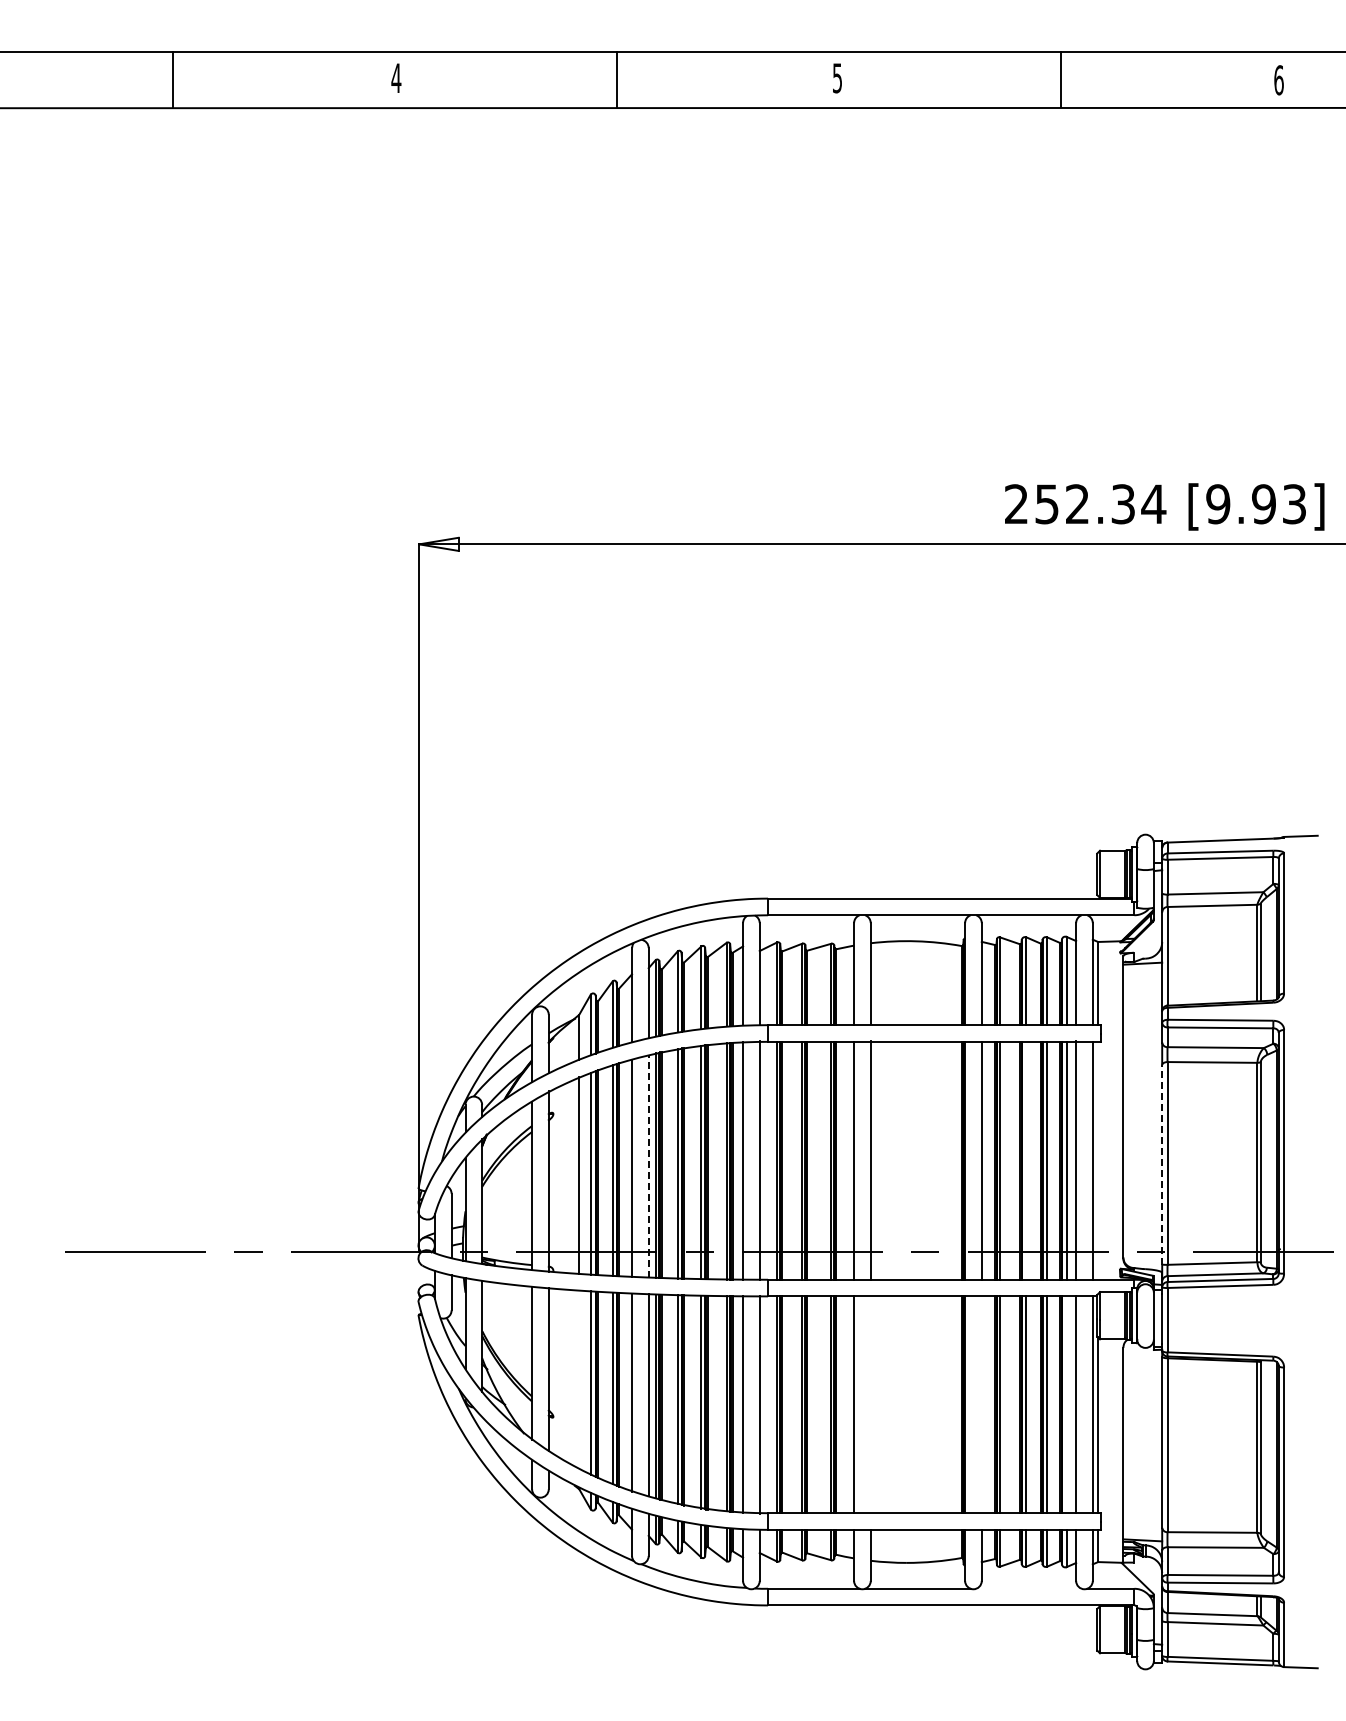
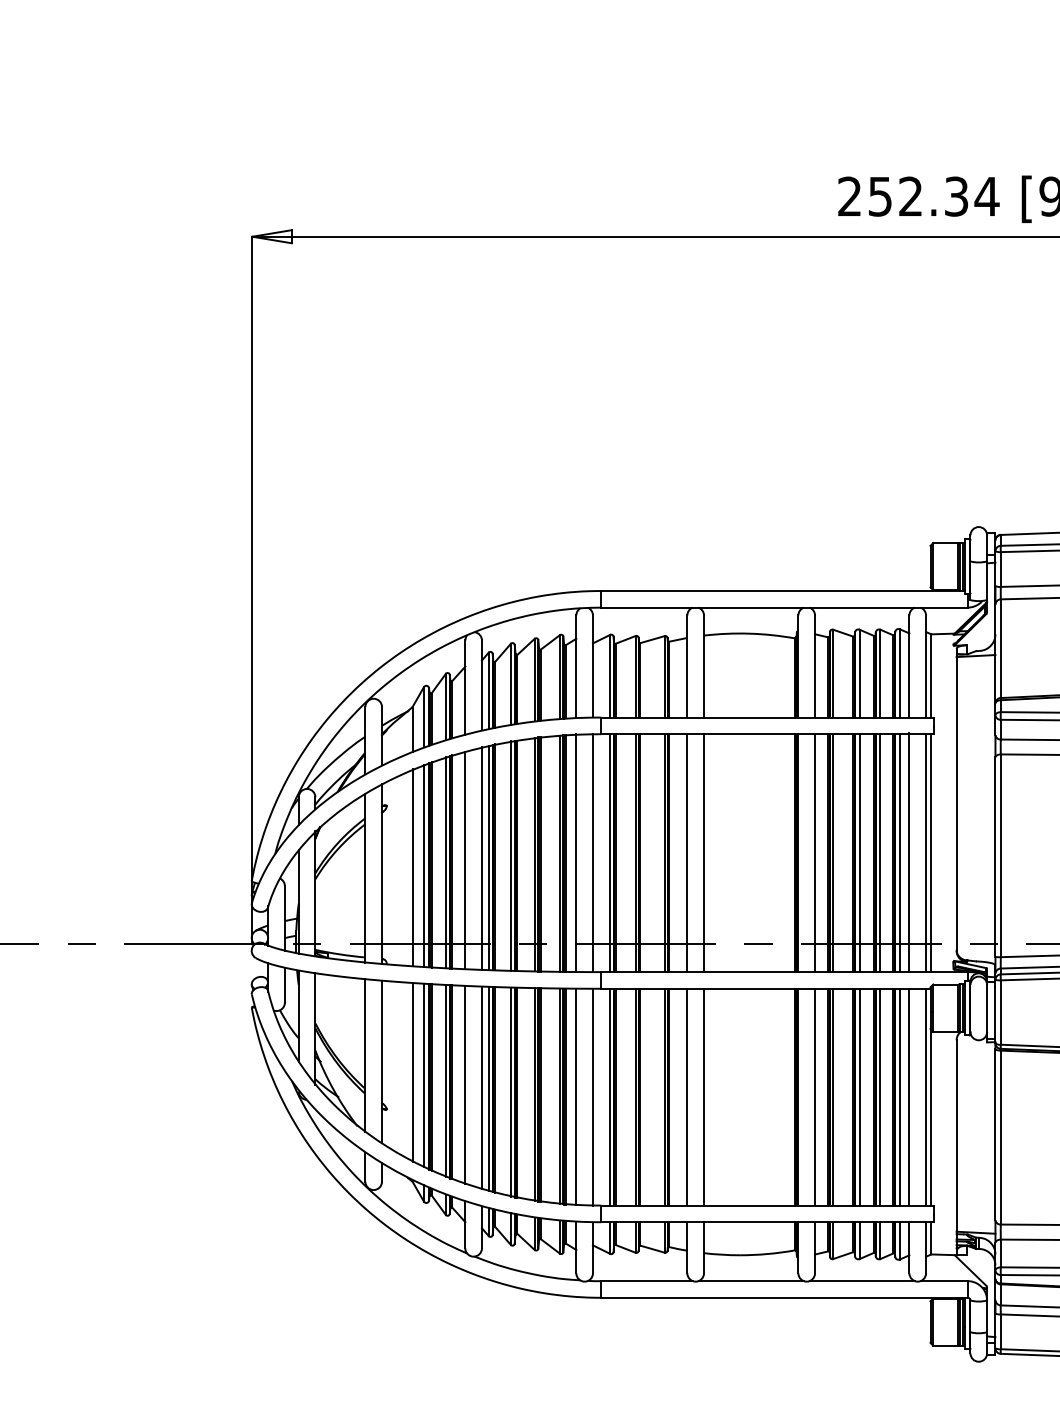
line: (1026, 1160) -> (859, 852), added
line: (1098, 1160) -> (931, 852), added
line: (1162, 1164) -> (995, 856), dashed -> solid
line: (648, 1165) -> (481, 857), dashed -> solid
line: (579, 1379) -> (412, 1071), added
line: (870, 1404) -> (703, 1096), added
line: (981, 1404) -> (814, 1096), added
line: (1066, 1404) -> (899, 1096), added
line: (1028, 1588) -> (861, 1280), added

